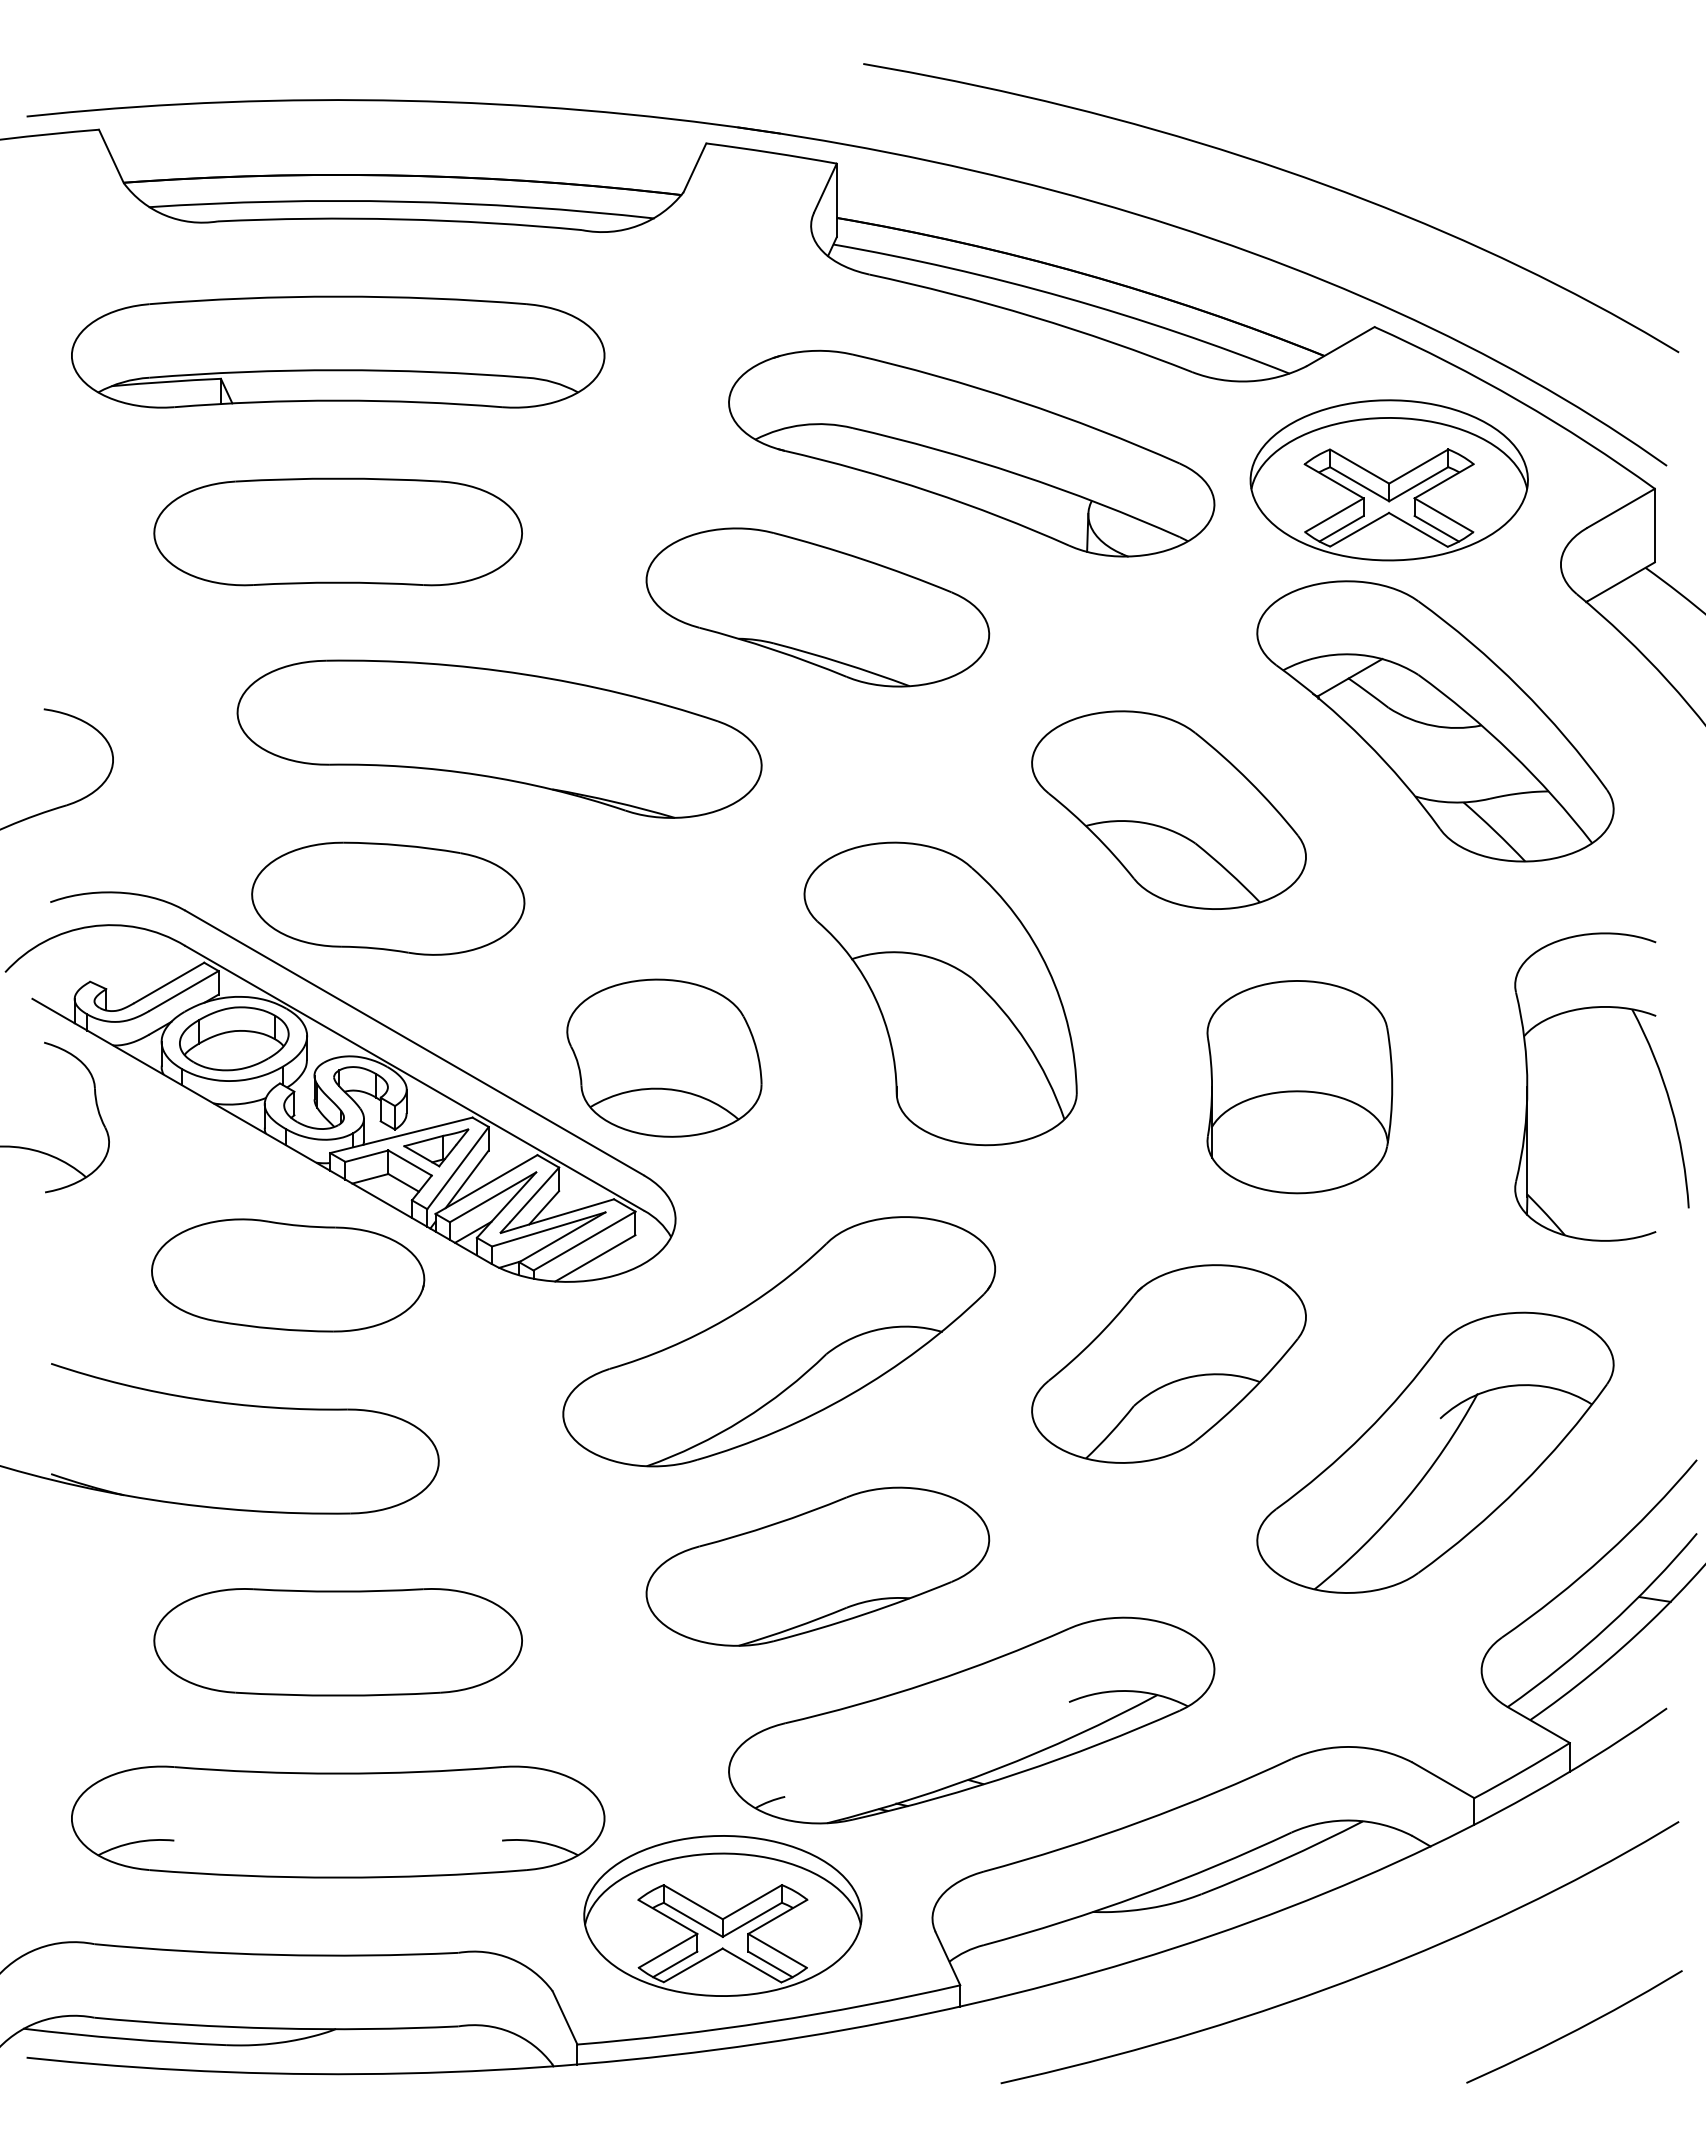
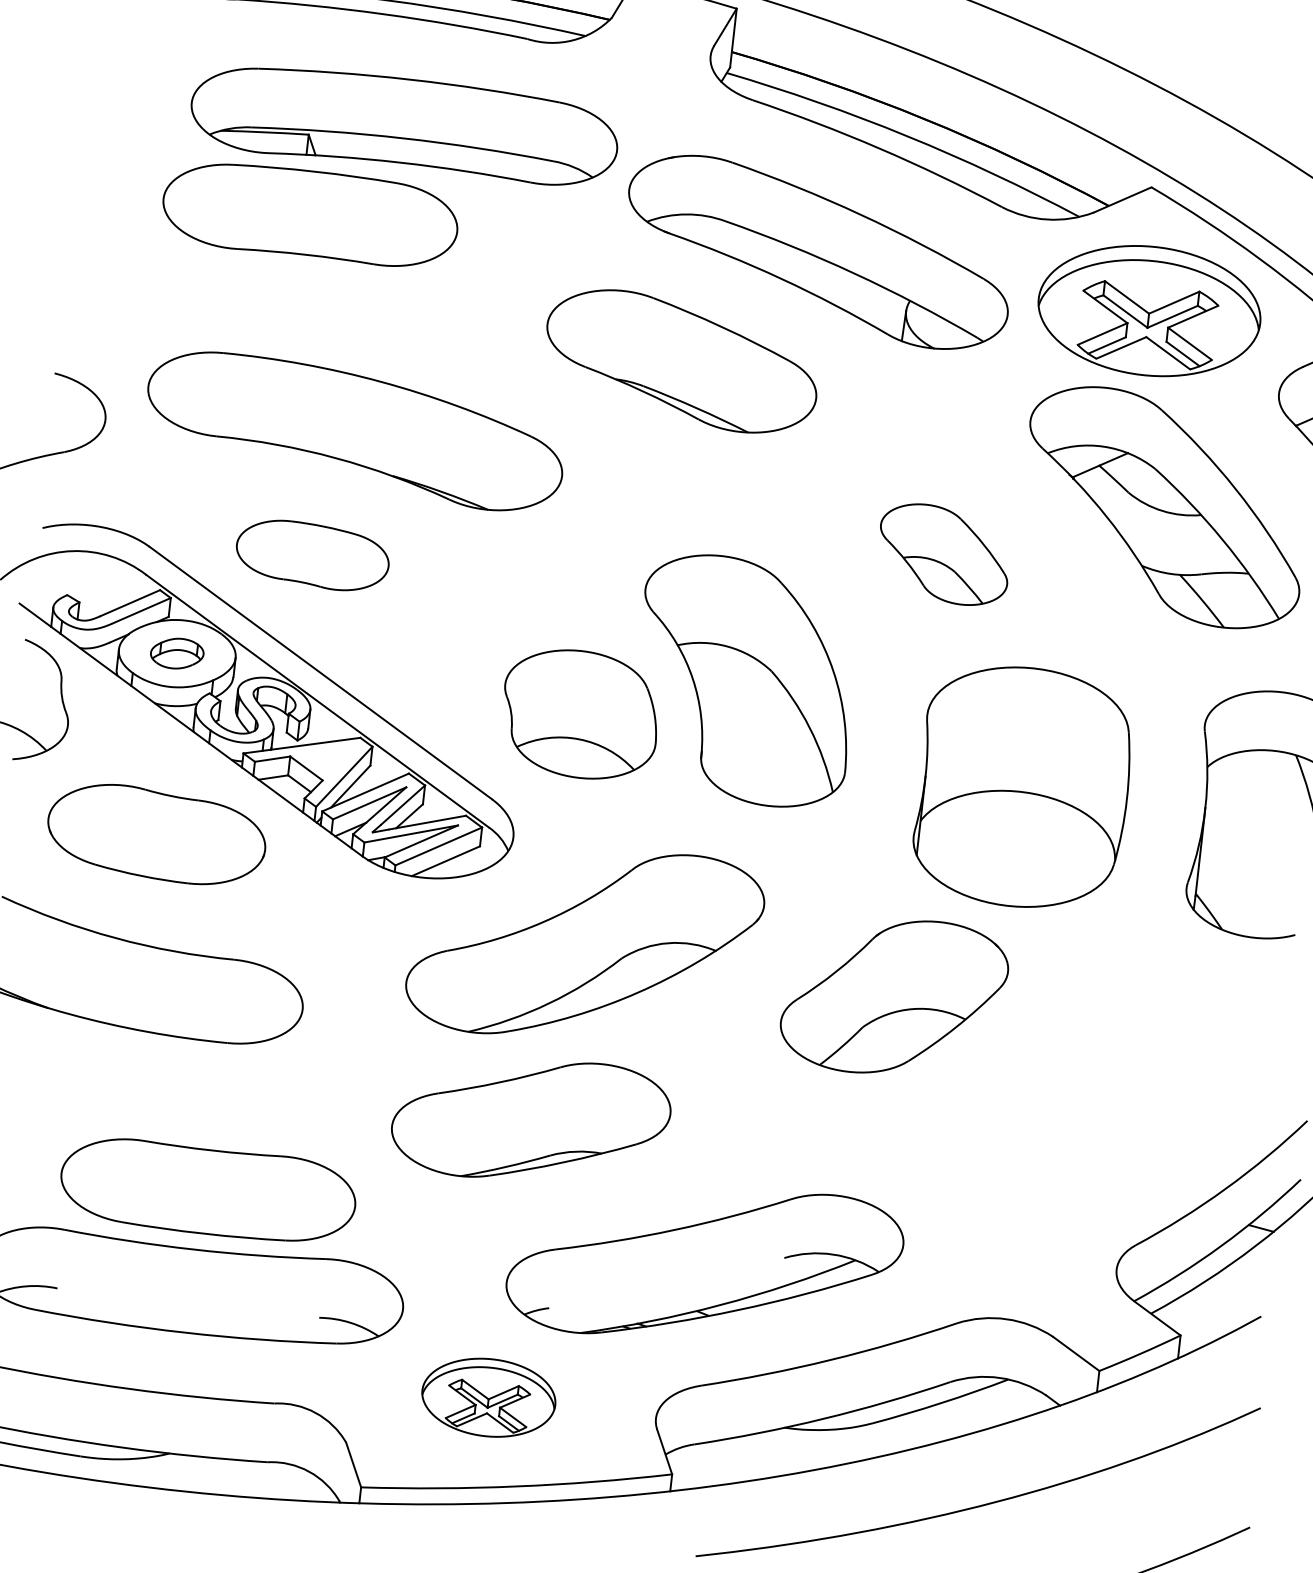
part: (338, 351) -> (405, 123), moved
part: (337, 531) -> (310, 213), moved
part: (499, 738) -> (355, 430), moved
part: (1168, 809) -> (943, 554), size x0.6
part: (388, 898) -> (312, 555), size x0.7
part: (234, 1038) -> (177, 653), size x0.6
part: (664, 1057) -> (580, 713), moved
part: (1299, 1087) -> (1023, 787), size x1.4
part: (436, 1147) -> (328, 758), removed
part: (288, 1275) -> (157, 834), moved
part: (1435, 1452) -> (1099, 1091), removed
part: (817, 1566) -> (530, 1119), moved
part: (337, 1642) -> (207, 1191), moved
part: (722, 1915) -> (488, 1397), size x0.6

